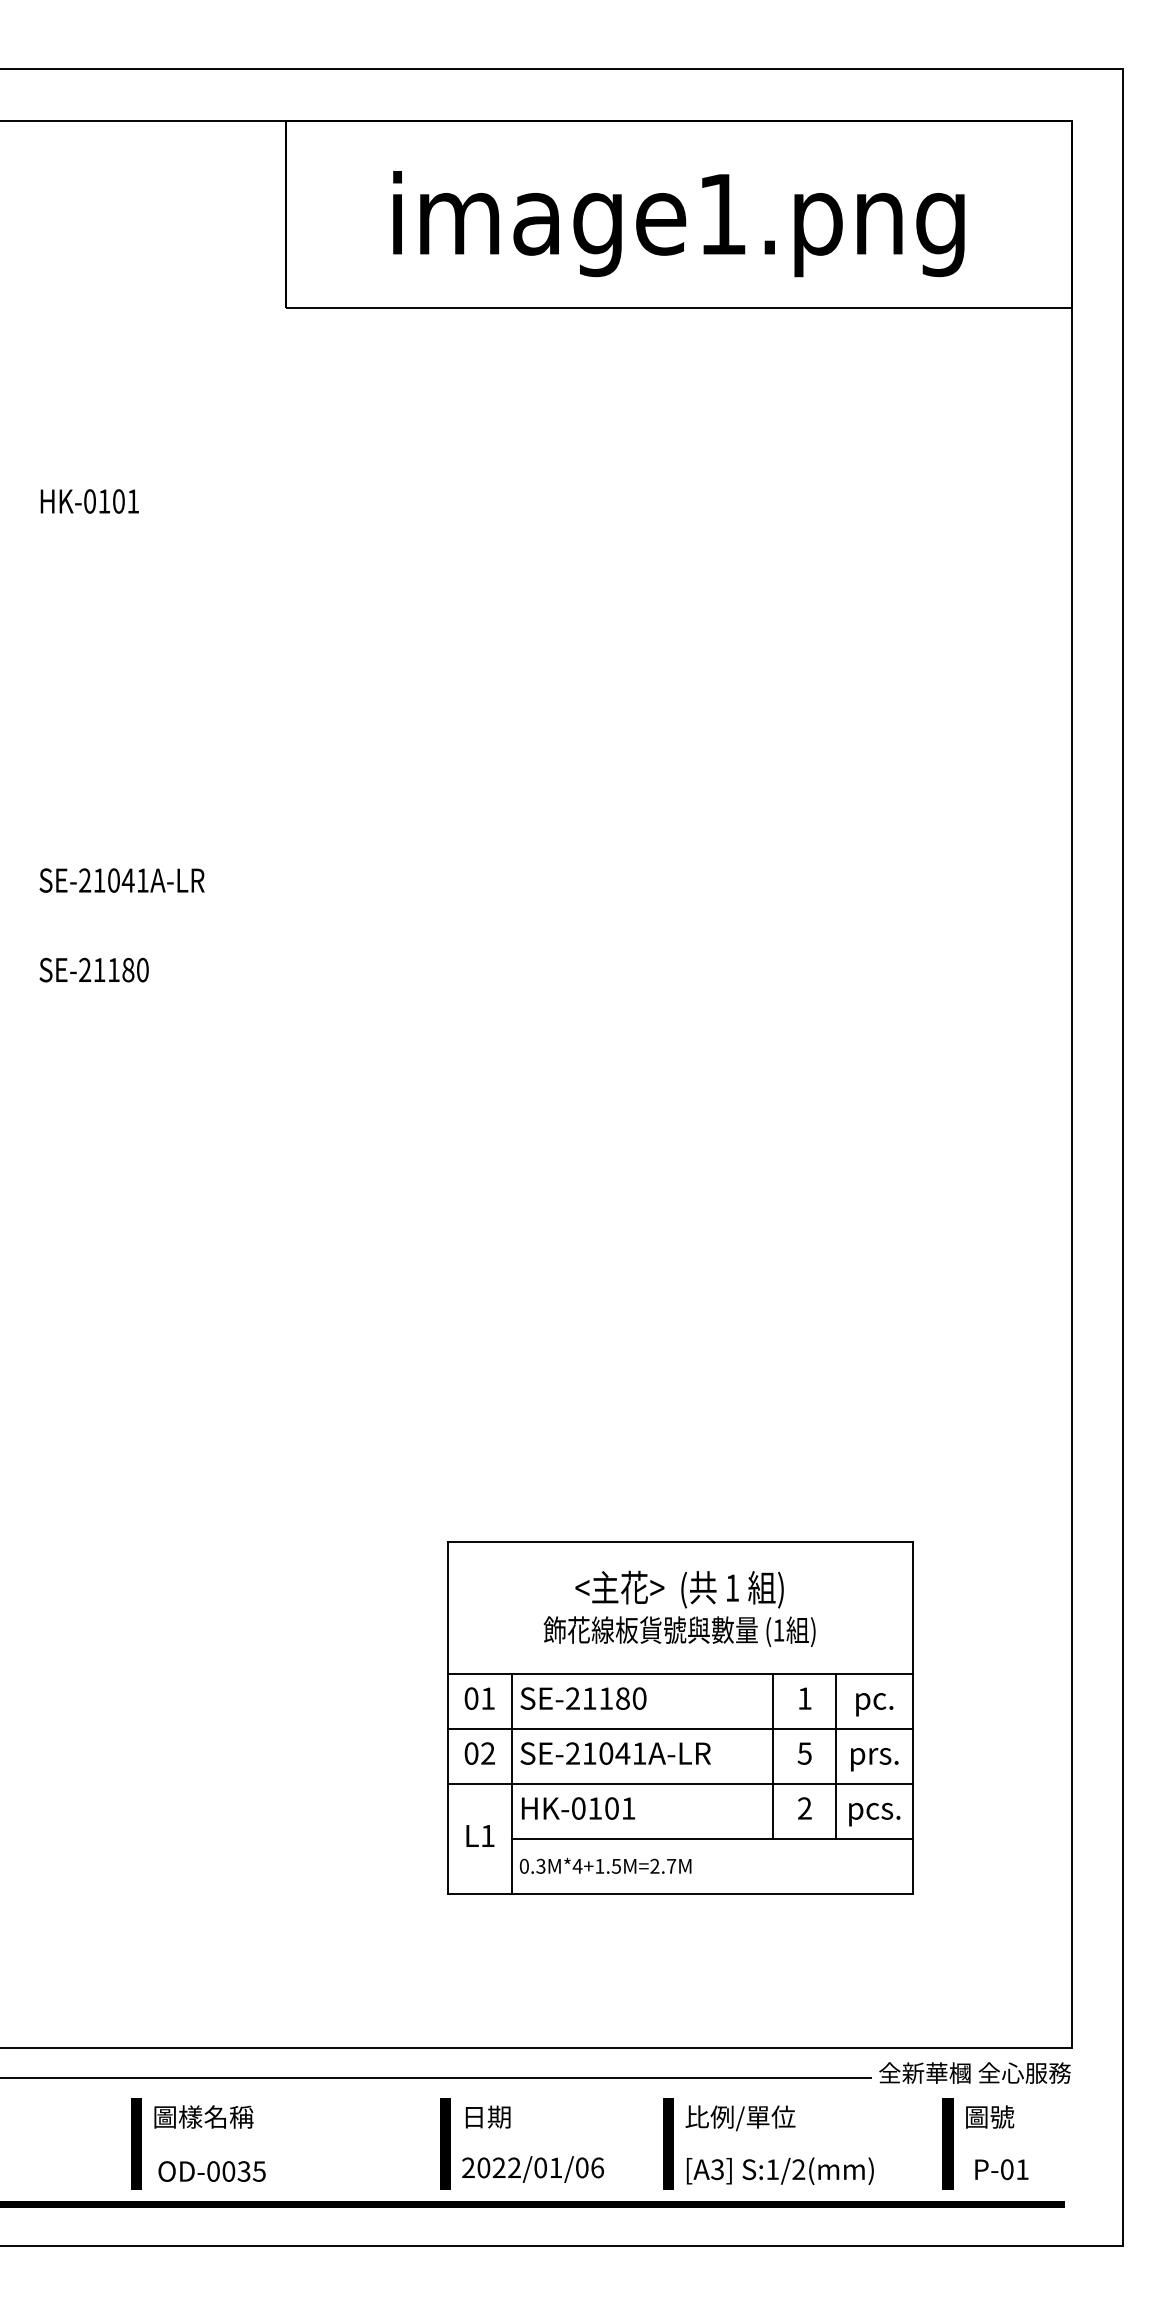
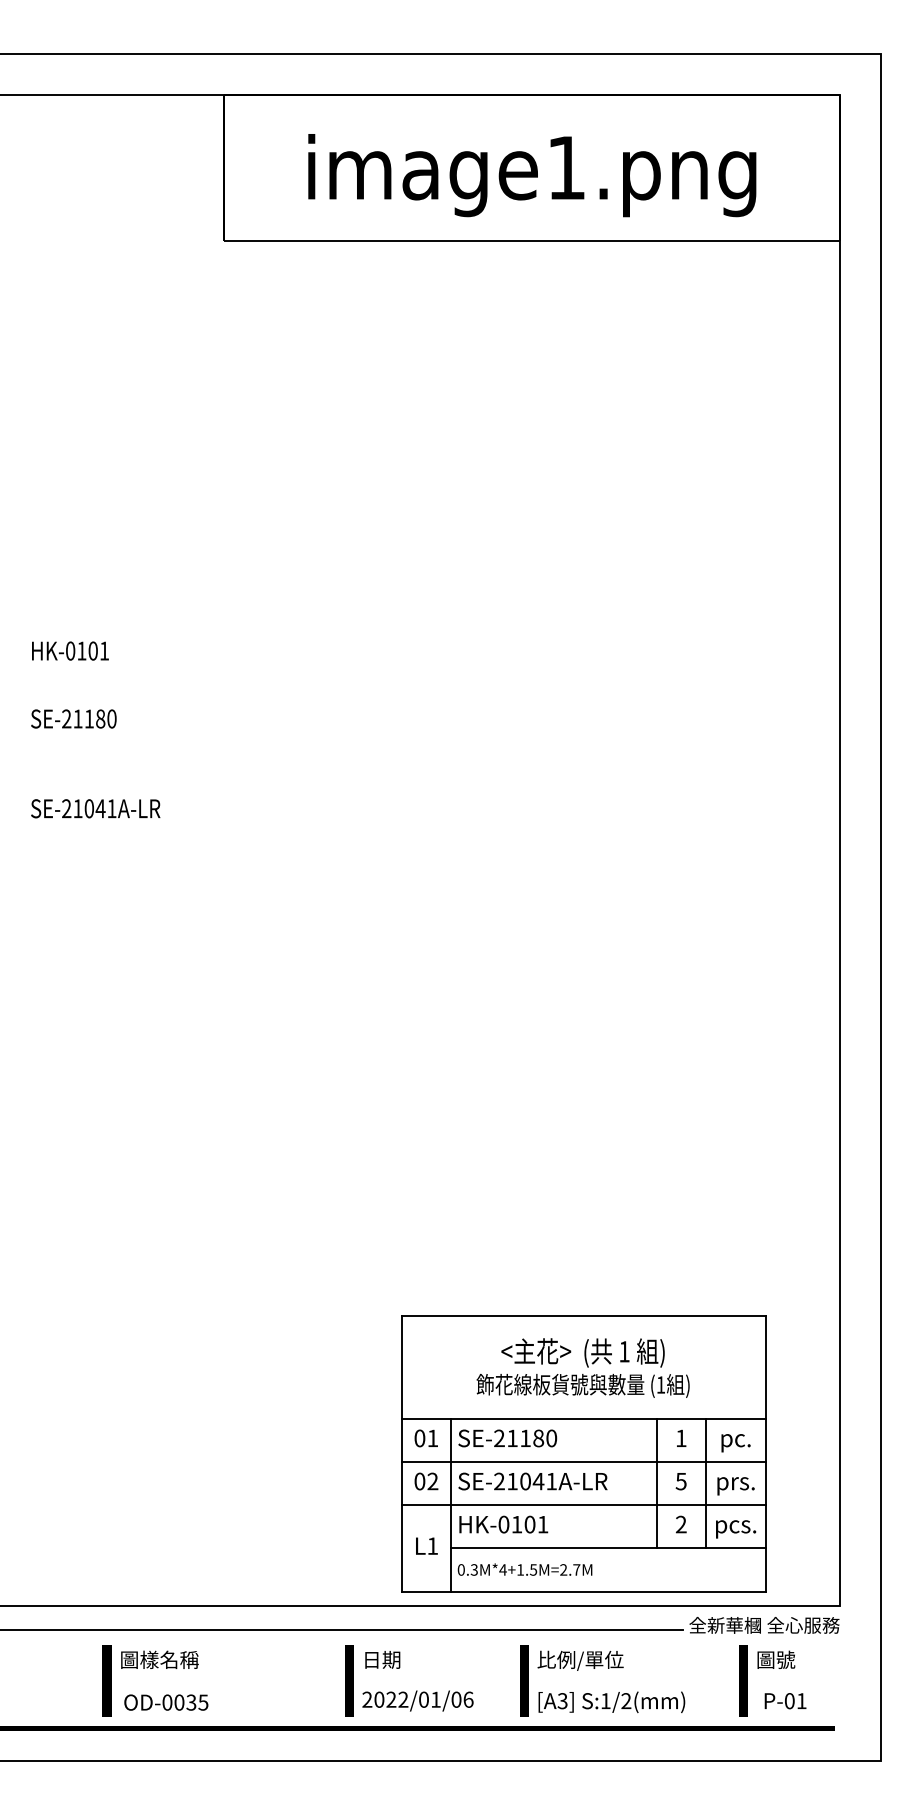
text: (89, 501) -> (70, 651), moved
text: (121, 880) -> (95, 808), moved
text: (93, 969) -> (73, 718), moved
part: (680, 1717) -> (583, 1453), moved

